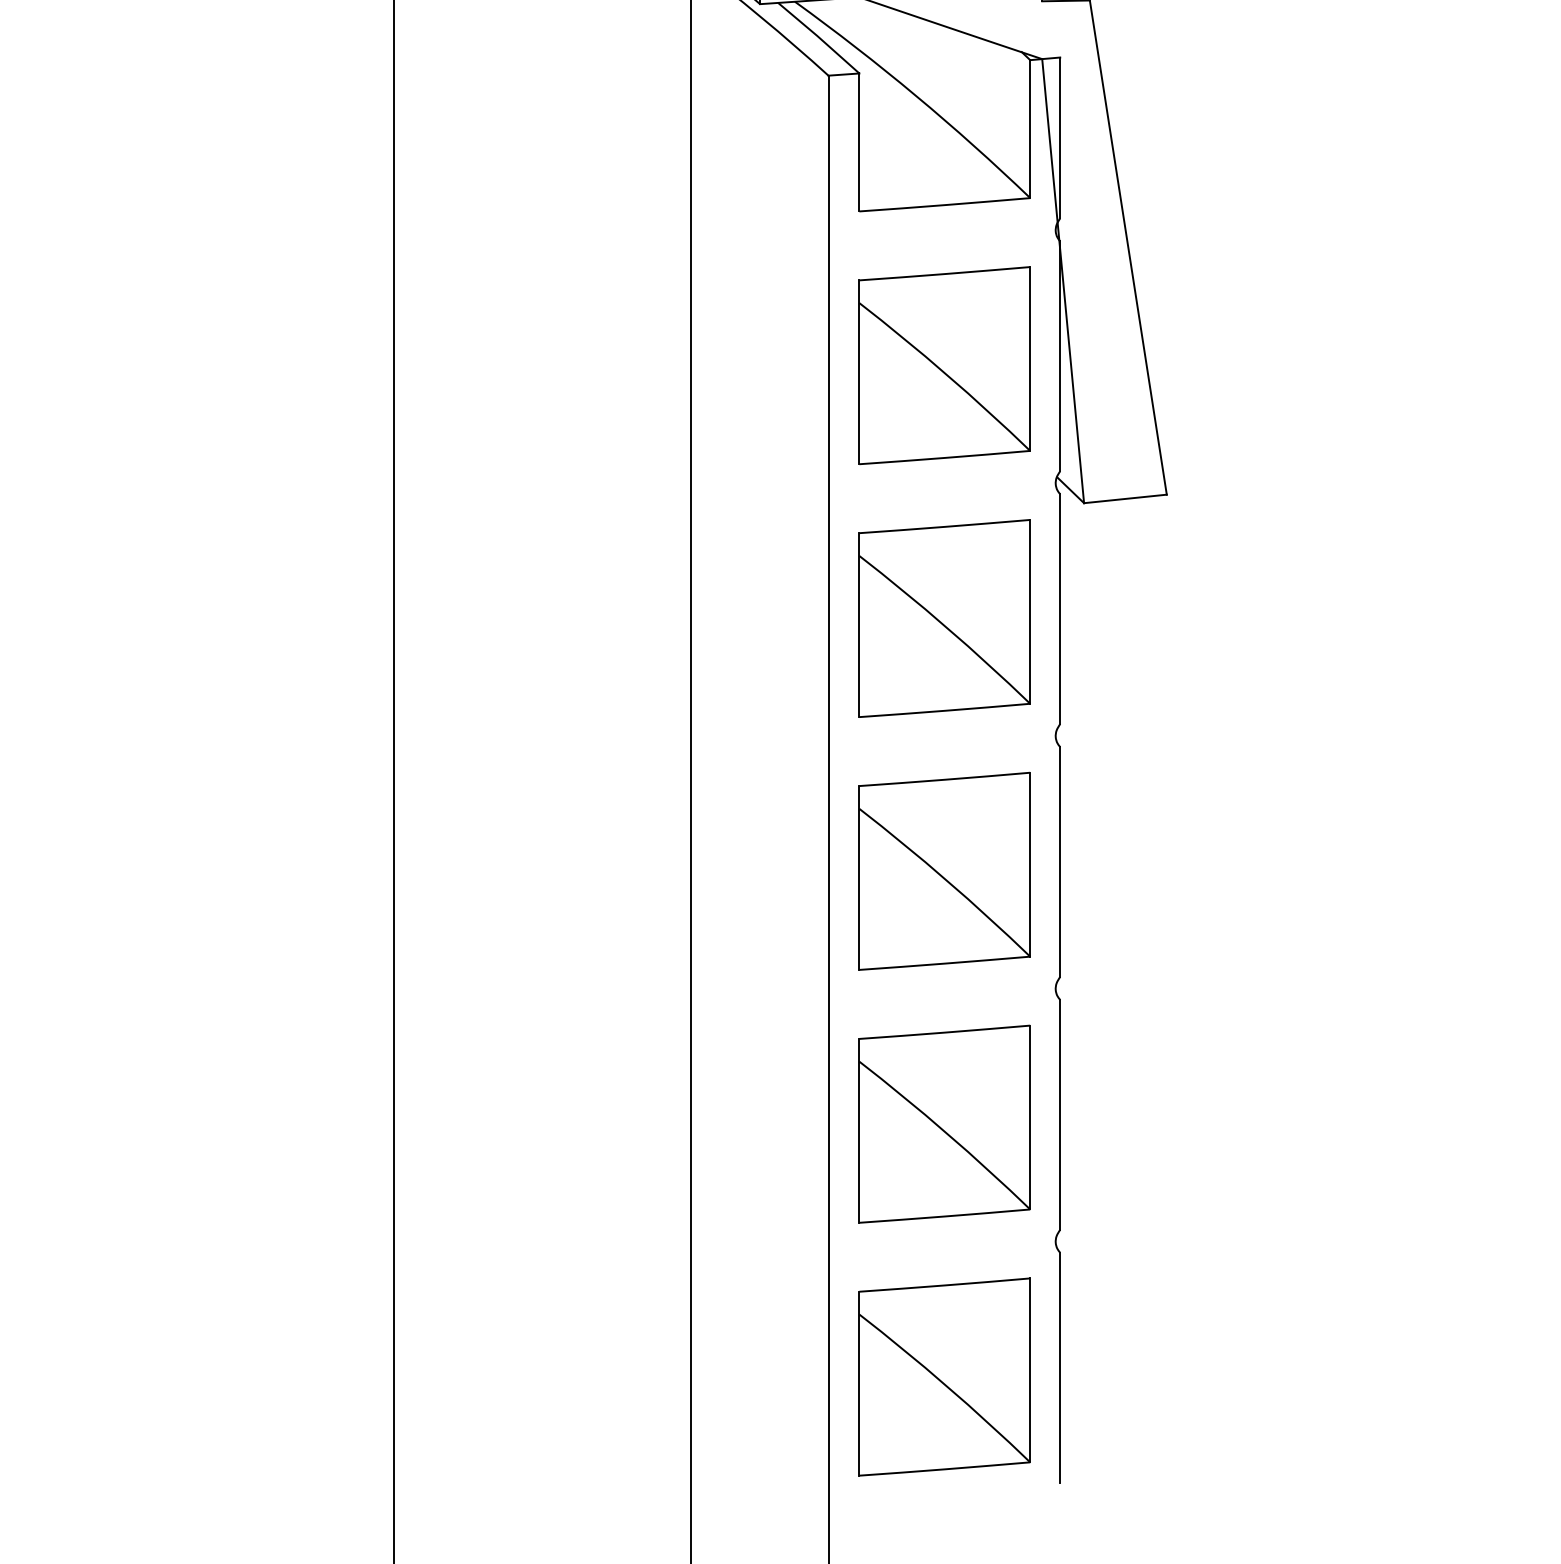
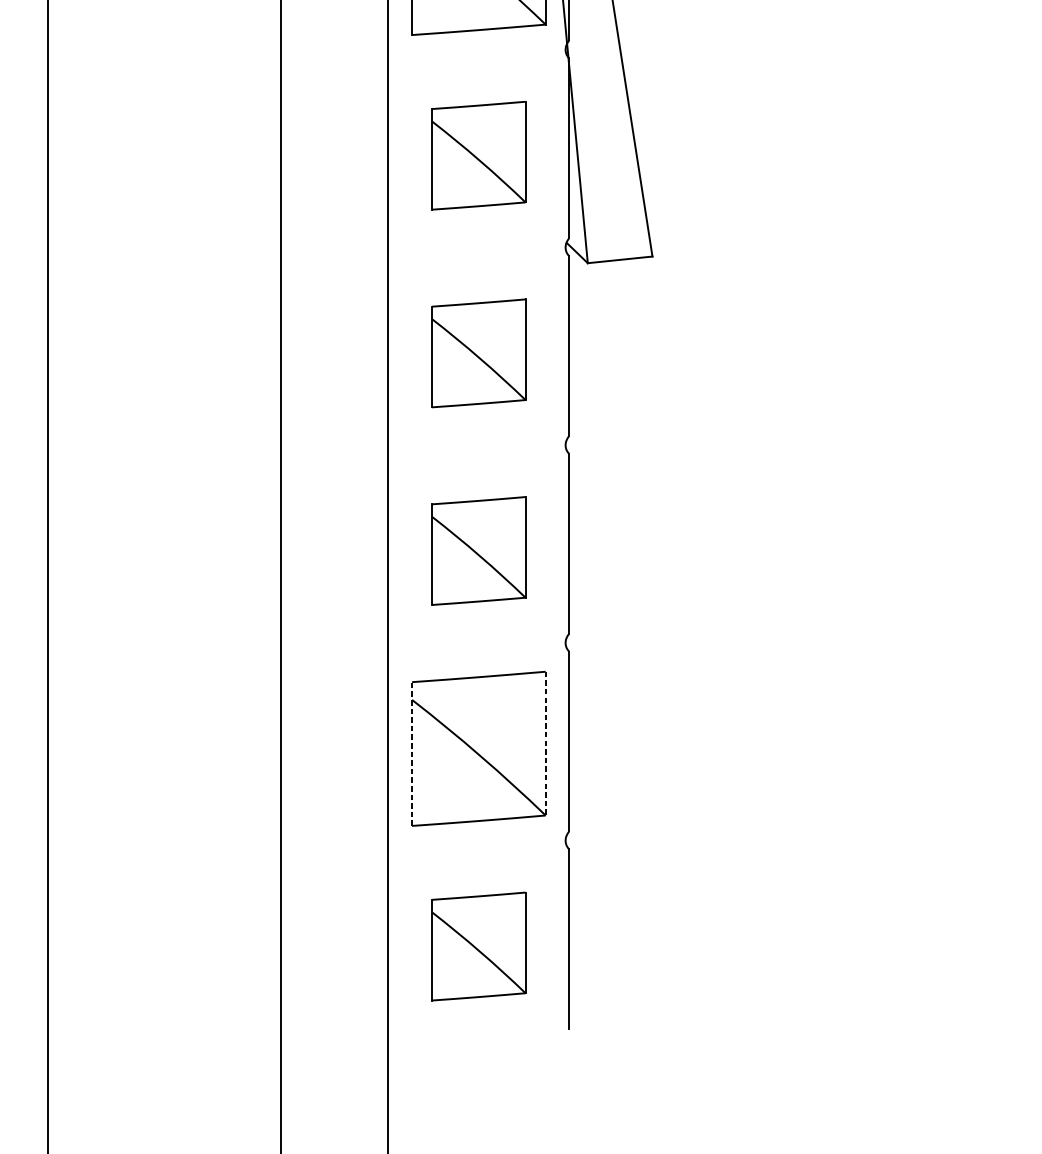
part: (944, 365) -> (478, 155), size x0.7
part: (944, 618) -> (478, 353), size x0.7
part: (944, 870) -> (478, 550), size x0.7
line: (1030, 1117) -> (545, 743), solid -> dashed
line: (859, 1130) -> (412, 753), solid -> dashed
part: (944, 1376) -> (478, 946), size x0.7

